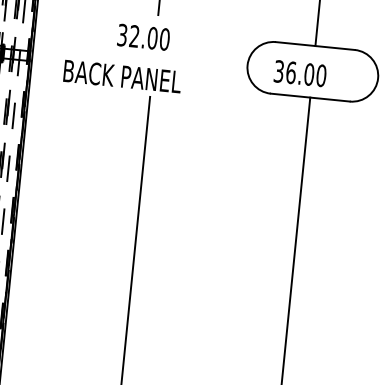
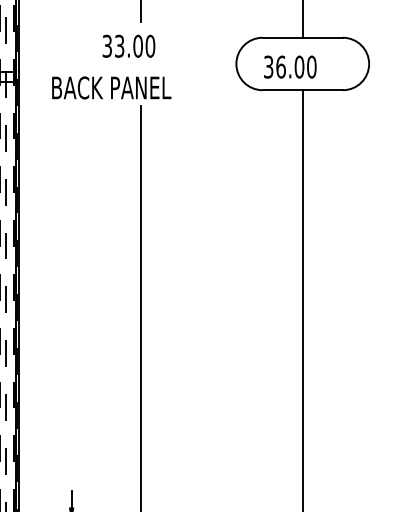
text: (134, 36) -> (119, 46), 32.00 -> 33.00

